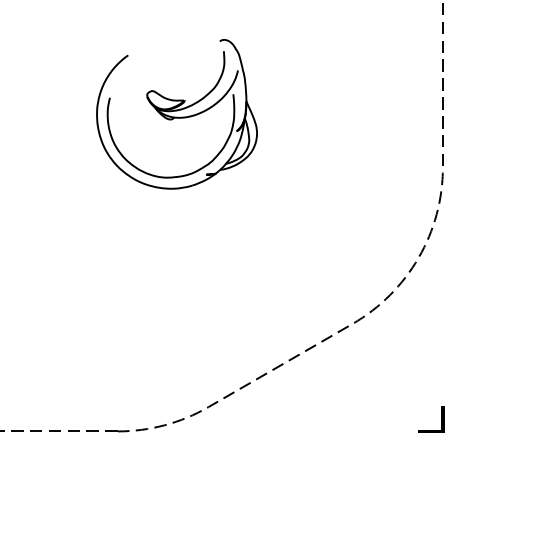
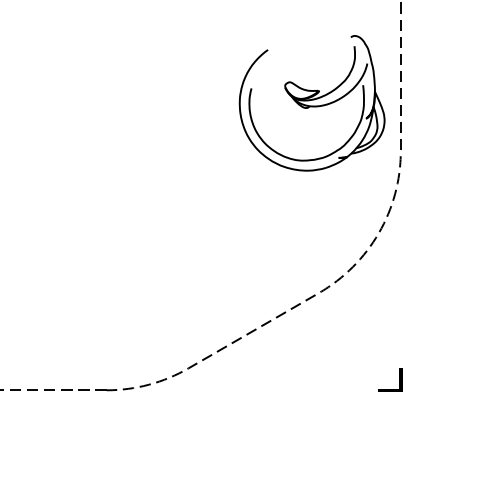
part: (176, 114) -> (311, 103), moved

